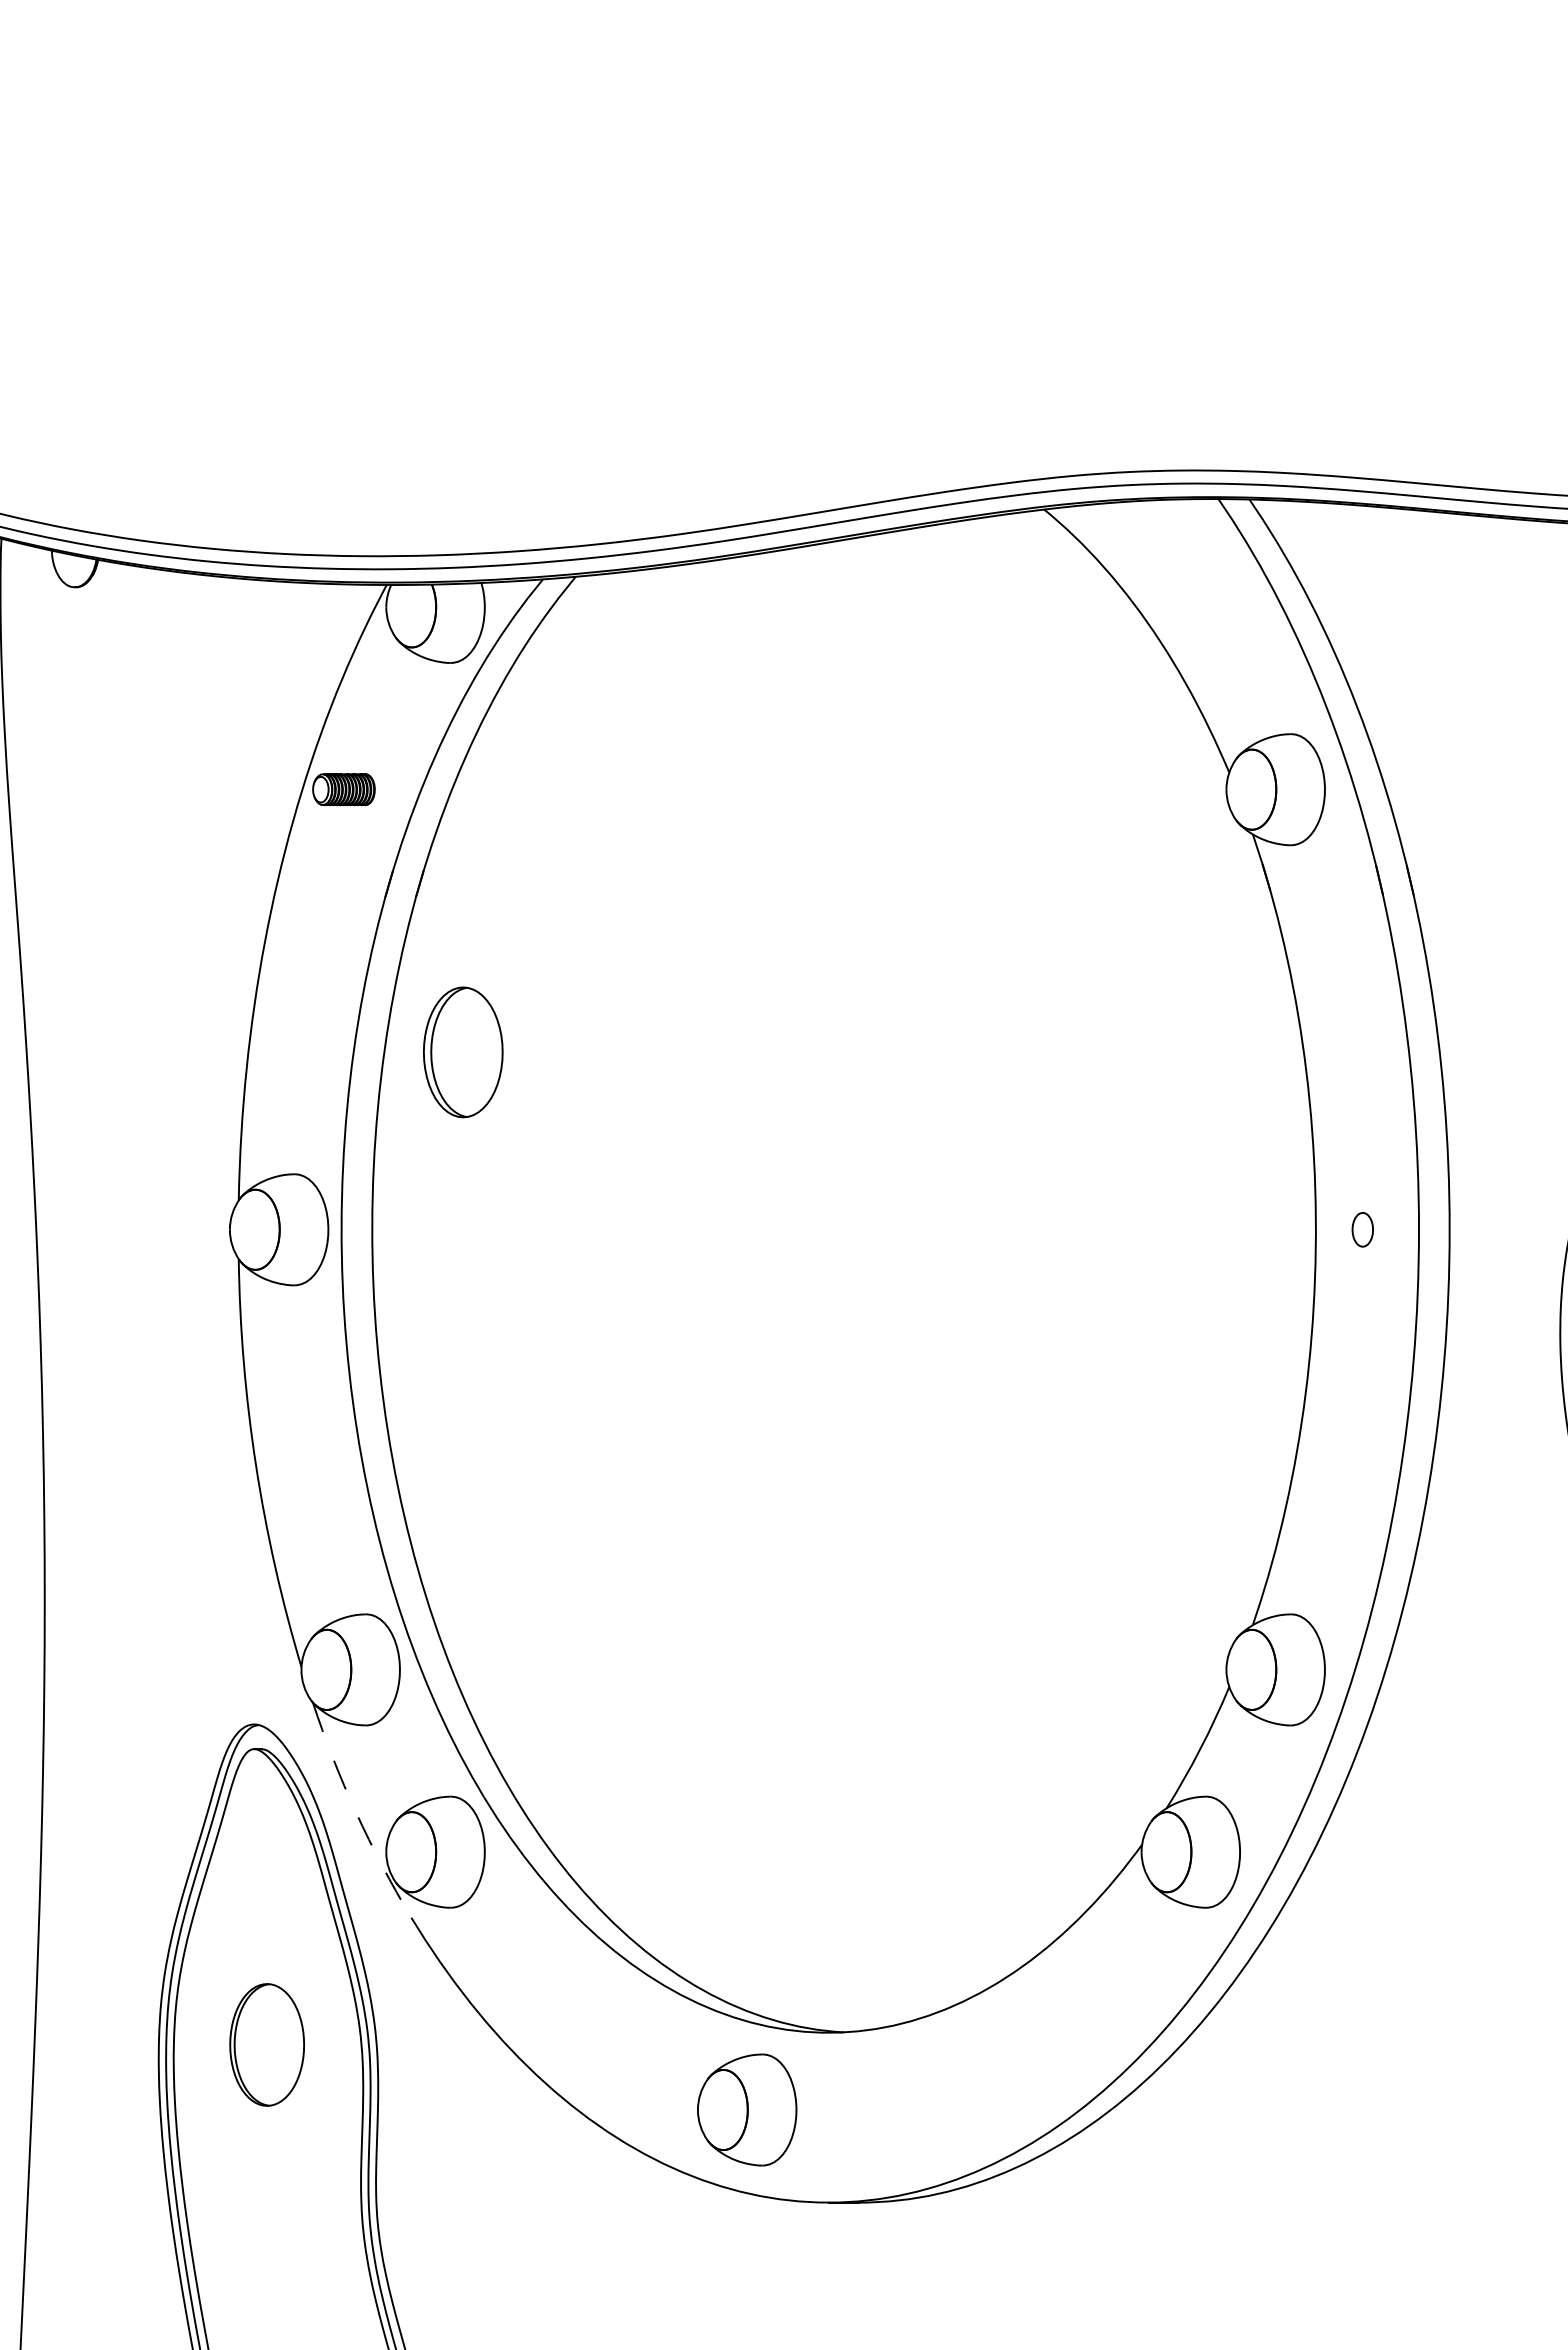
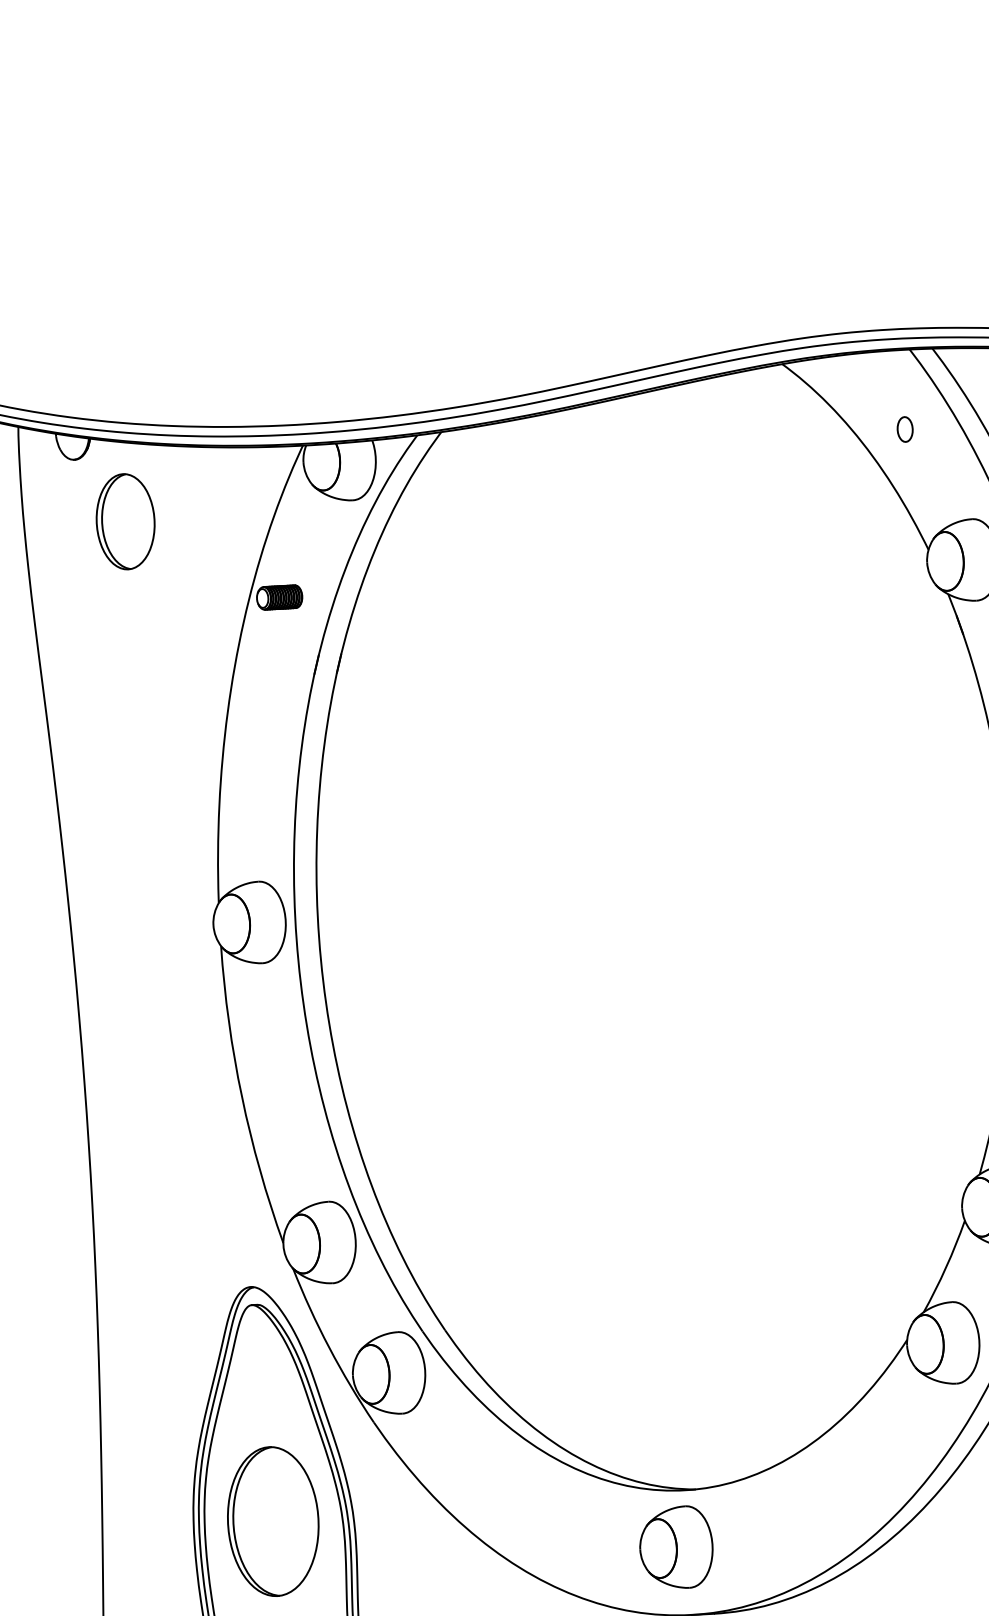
part: (1206, 607) -> (905, 429), added
part: (463, 1052) -> (125, 521), moved
arc: (356, 1812) -> (329, 1347), dashed -> solid
part: (266, 2044) -> (272, 1521), size x1.67
part: (747, 2109) -> (676, 1547), moved

